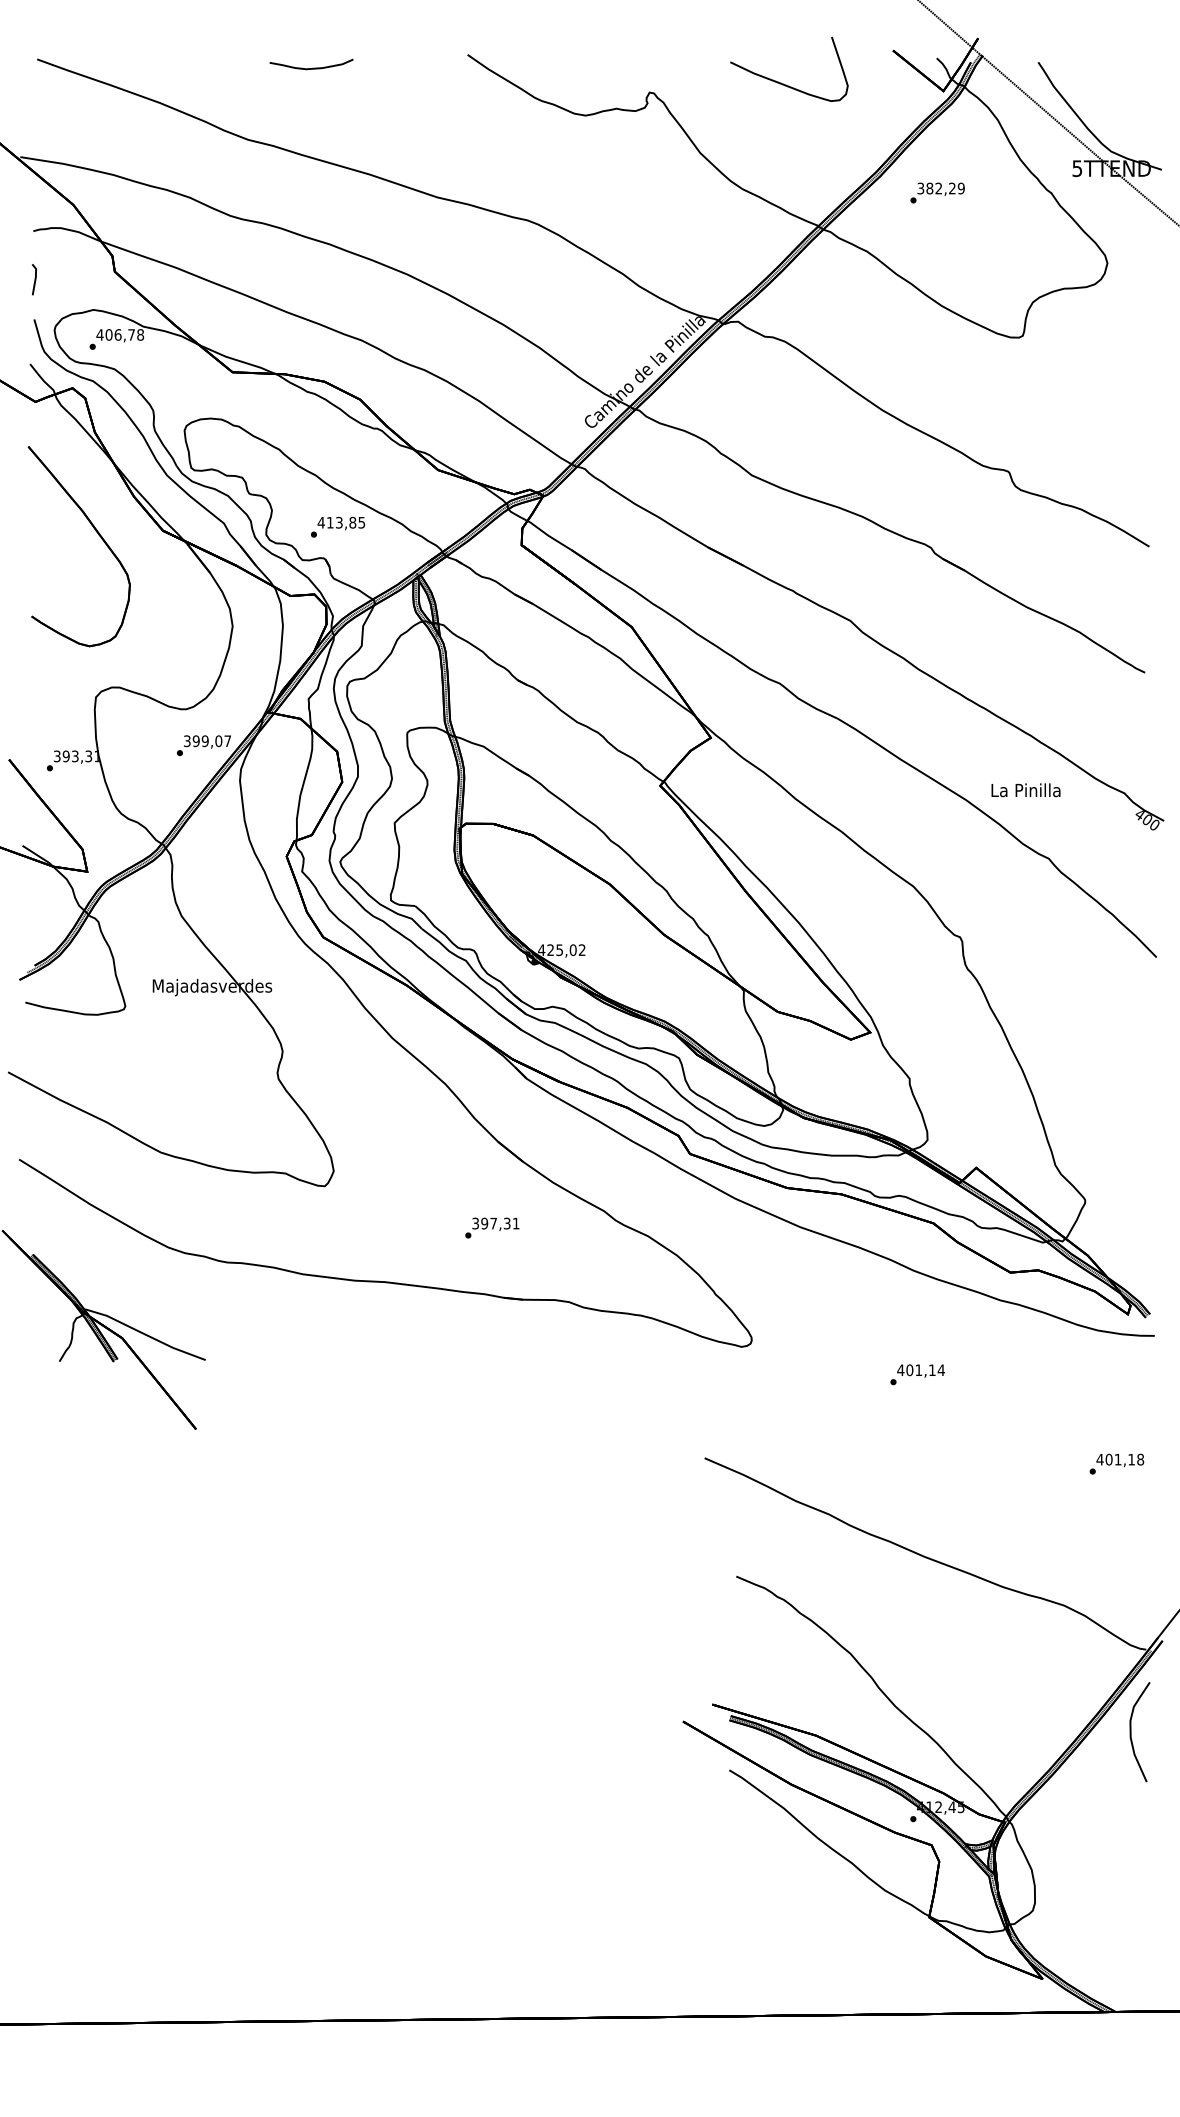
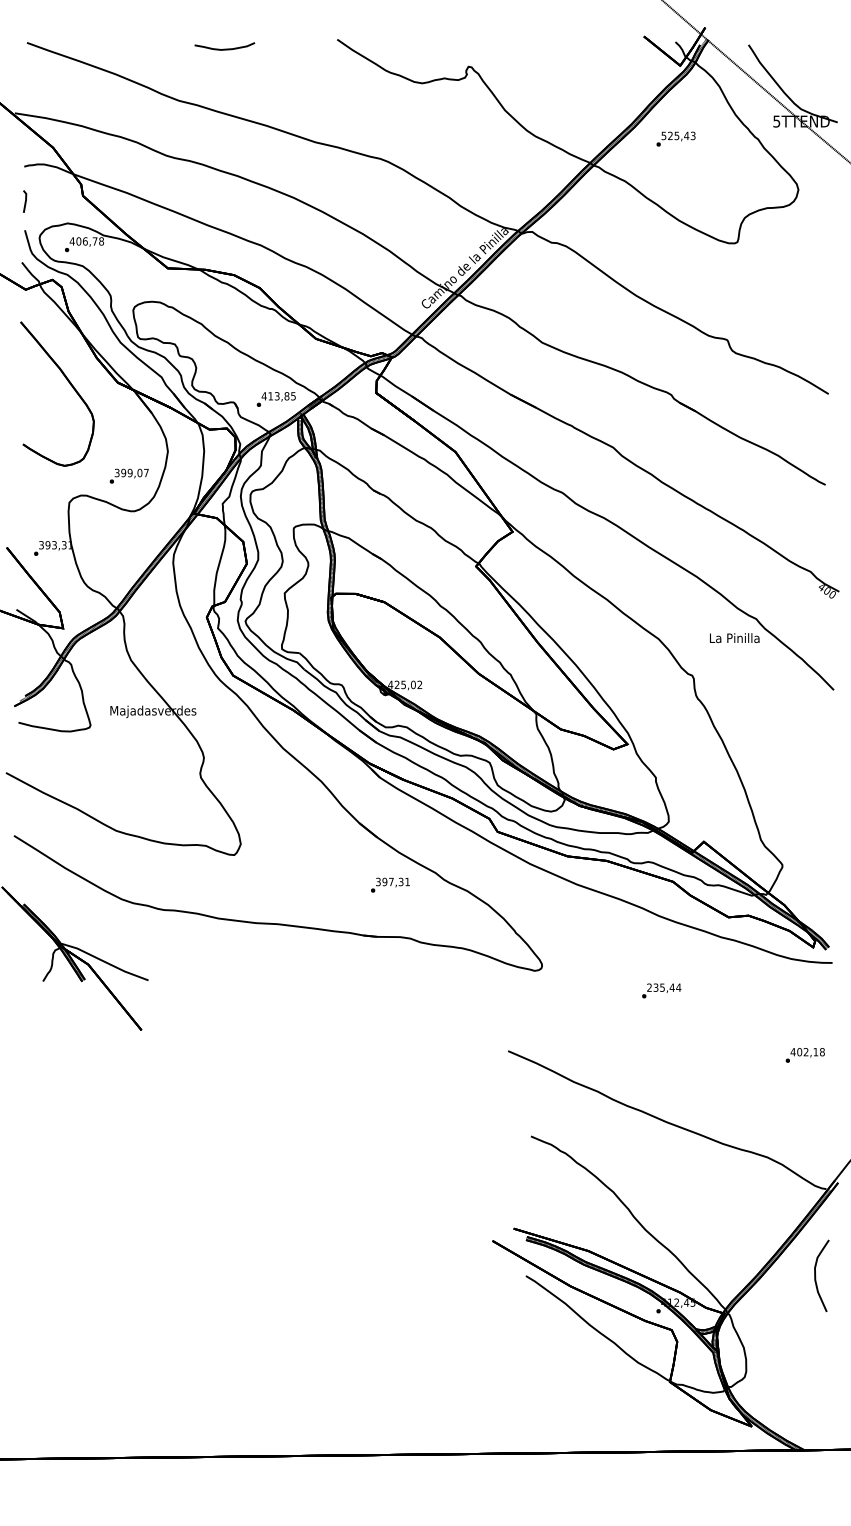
part: (781, 82) -> (563, 59), removed
text: (940, 188) -> (678, 135), 382,29 -> 525,43
text: (338, 526) -> (276, 398), moved
text: (203, 745) -> (128, 476), moved
text: (1025, 790) -> (734, 638), moved
text: (492, 1227) -> (390, 884), moved
text: (916, 1370) -> (660, 987), 401,14 -> 235,44
text: (1117, 1459) -> (805, 1052), 401,18 -> 402,18
curve: (1131, 1732) -> (815, 1276), moved

